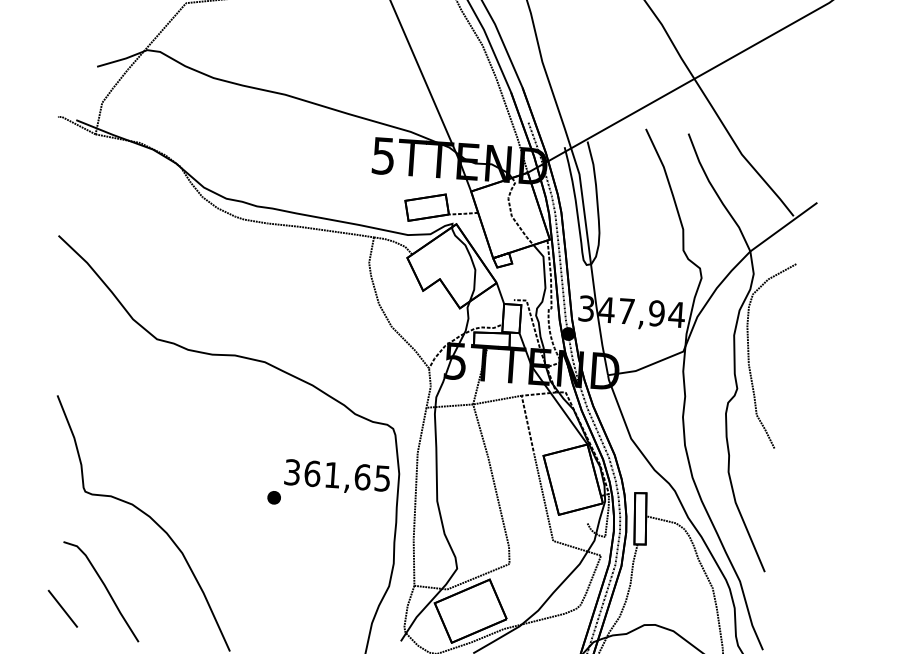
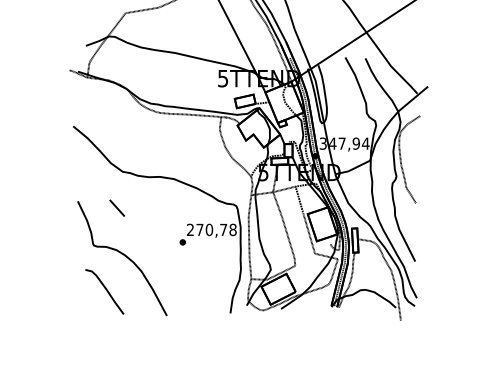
text: (336, 474) -> (211, 229), 361,65 -> 270,78
line: (63, 607) -> (117, 207), moved

